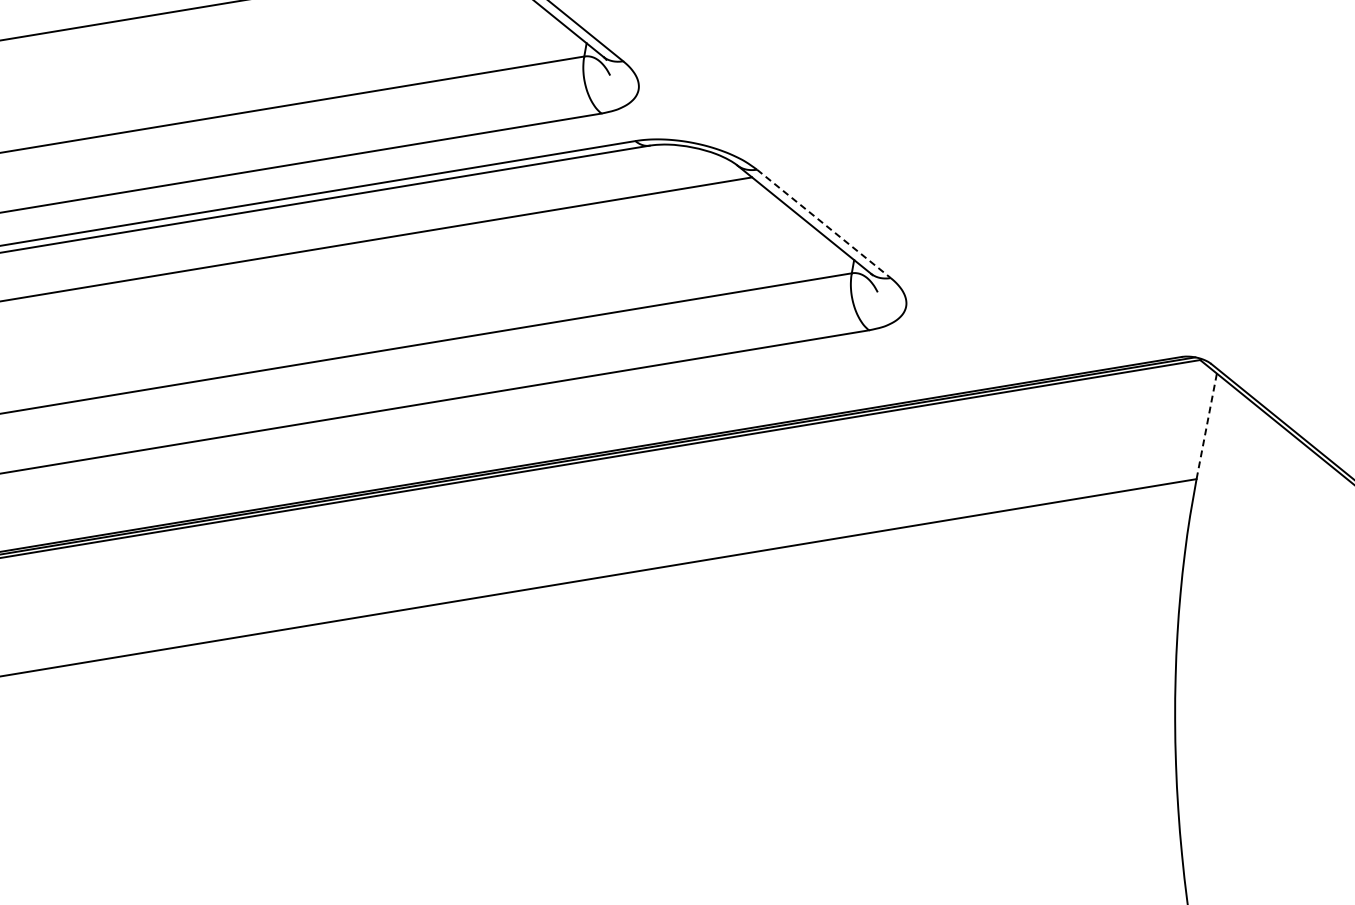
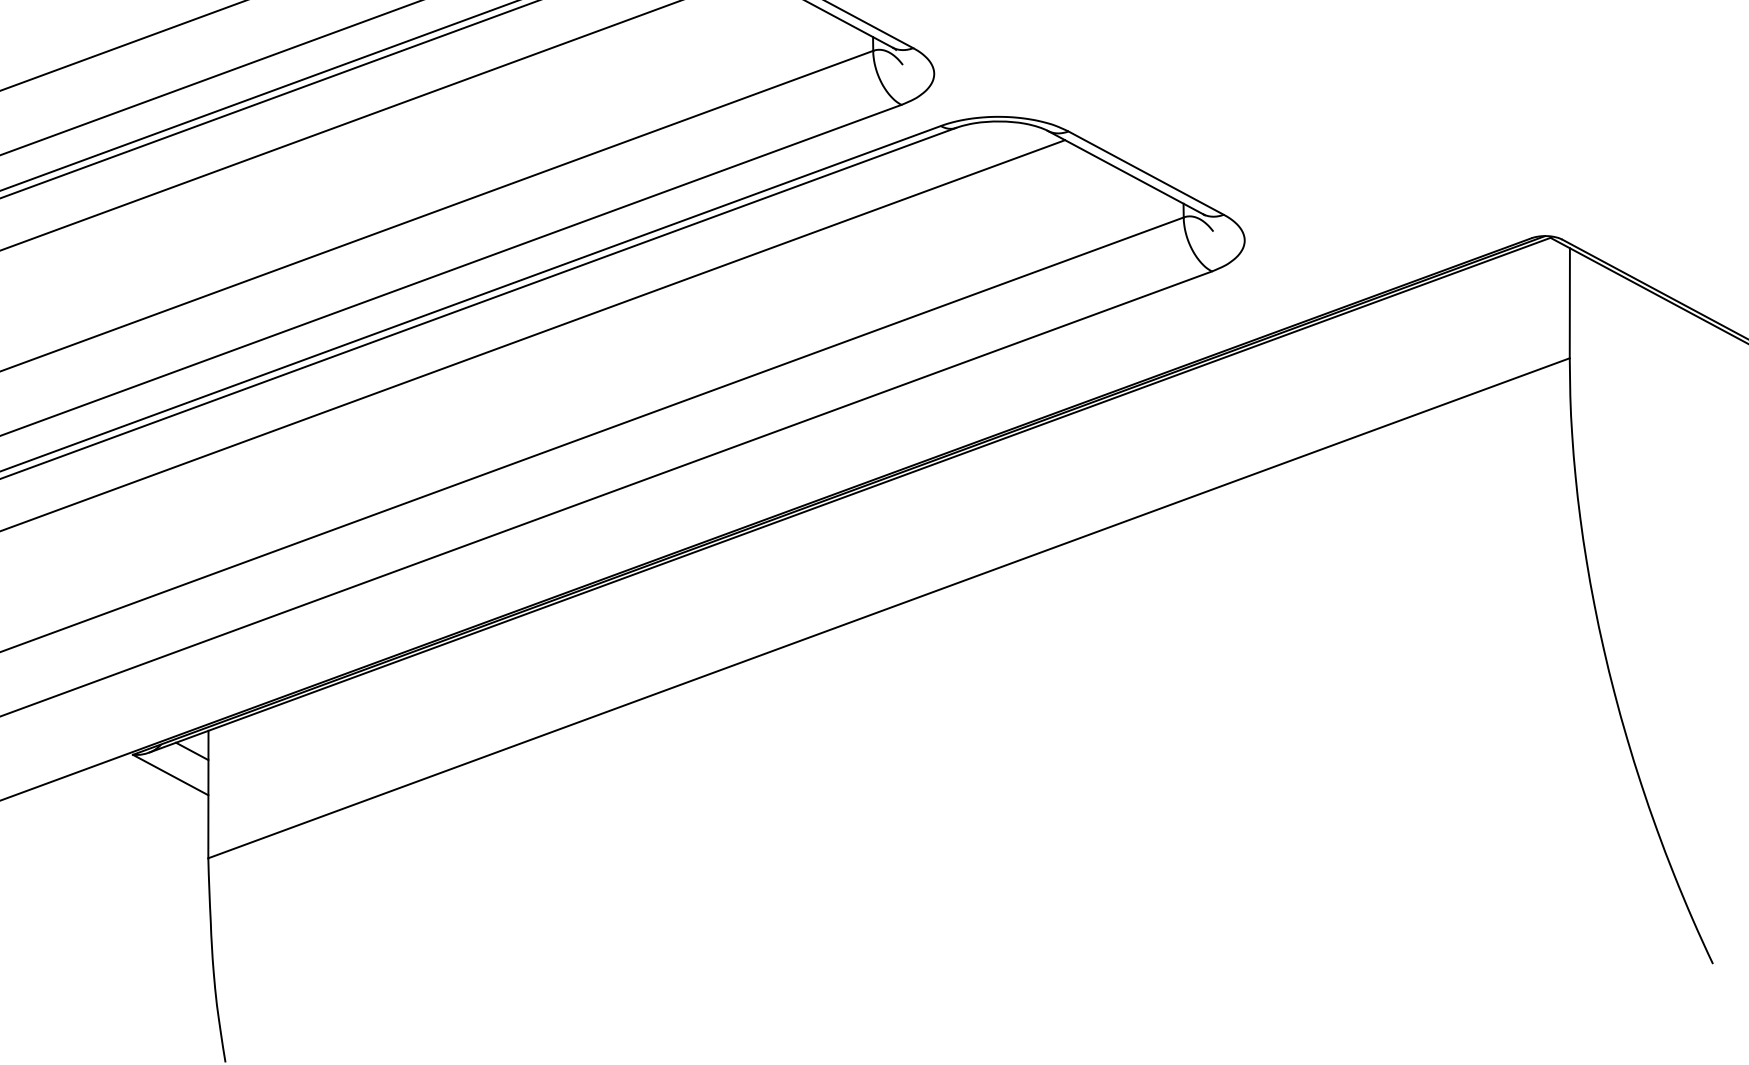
line: (824, 224) -> (1146, 173), dashed -> solid
line: (1206, 425) -> (1569, 302), dashed -> solid

